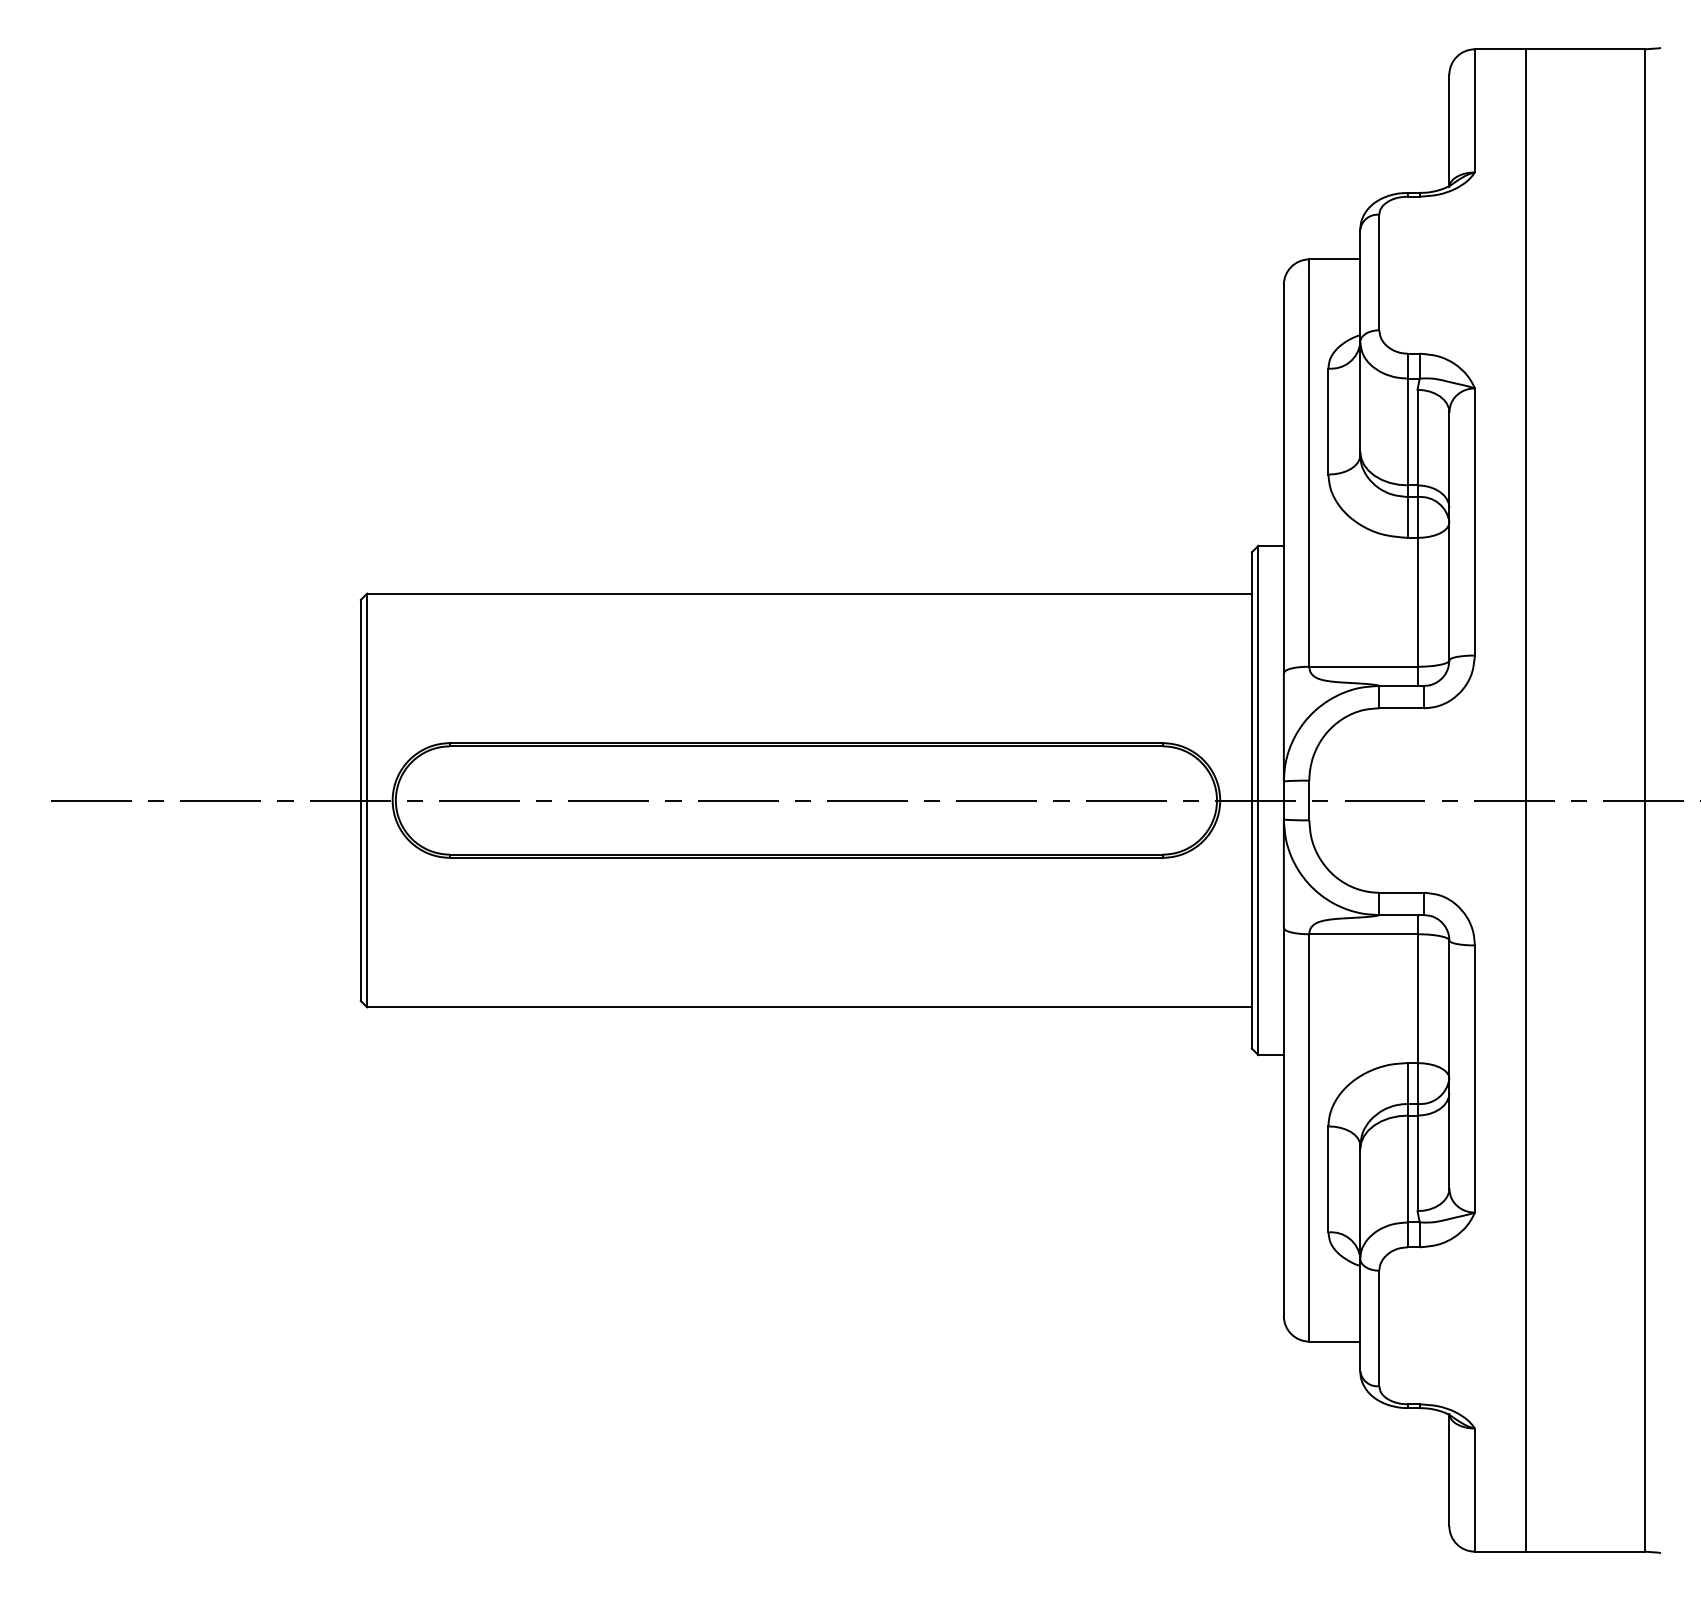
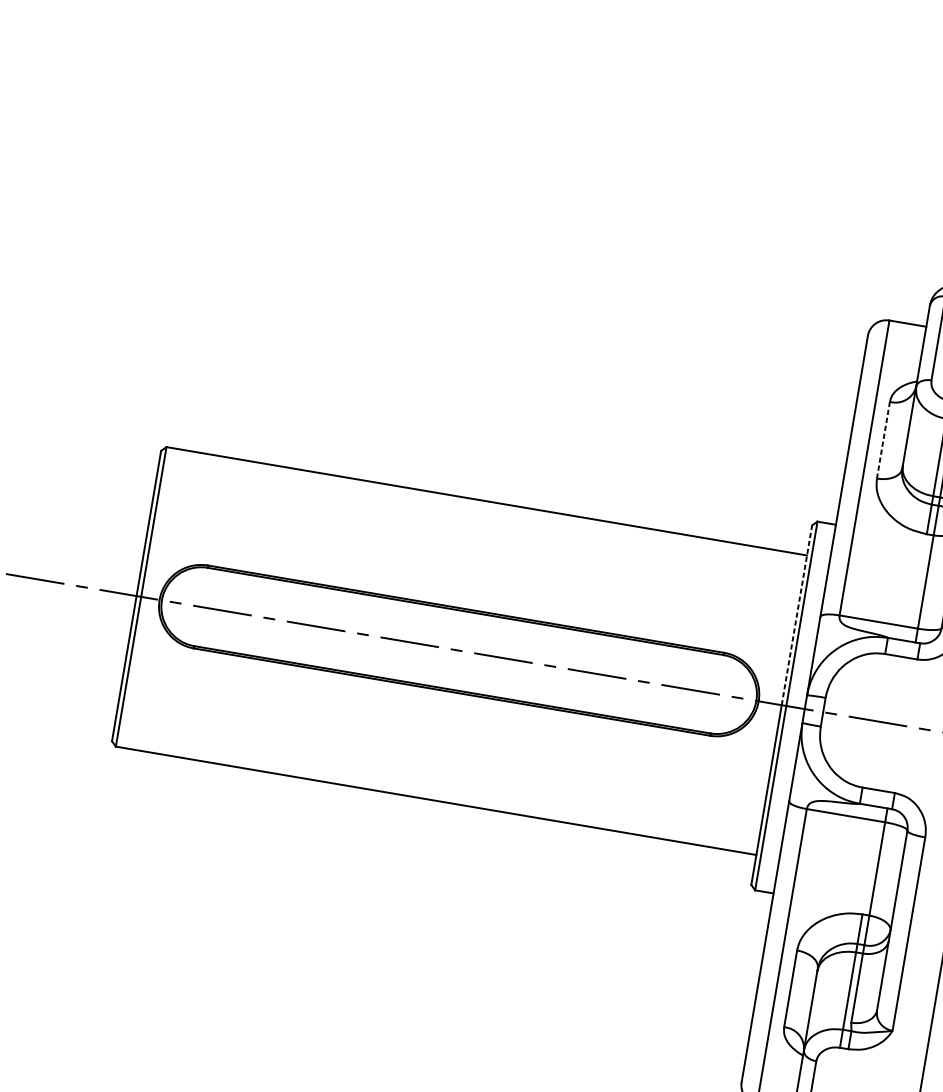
line: (1328, 421) -> (883, 440), solid -> dashed
line: (1252, 675) -> (797, 614), solid -> dashed

